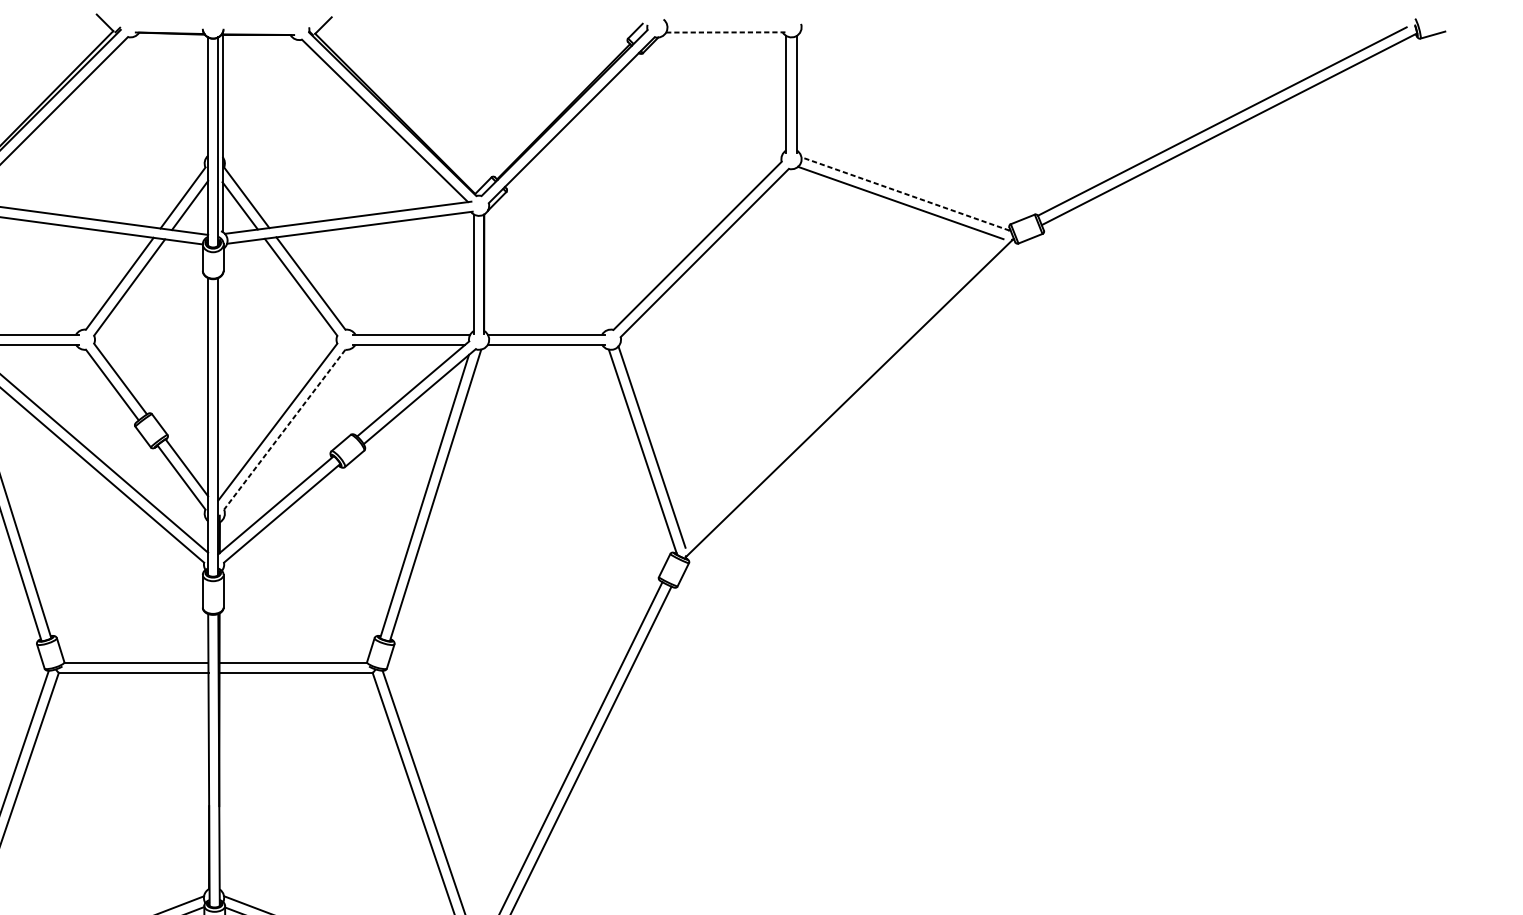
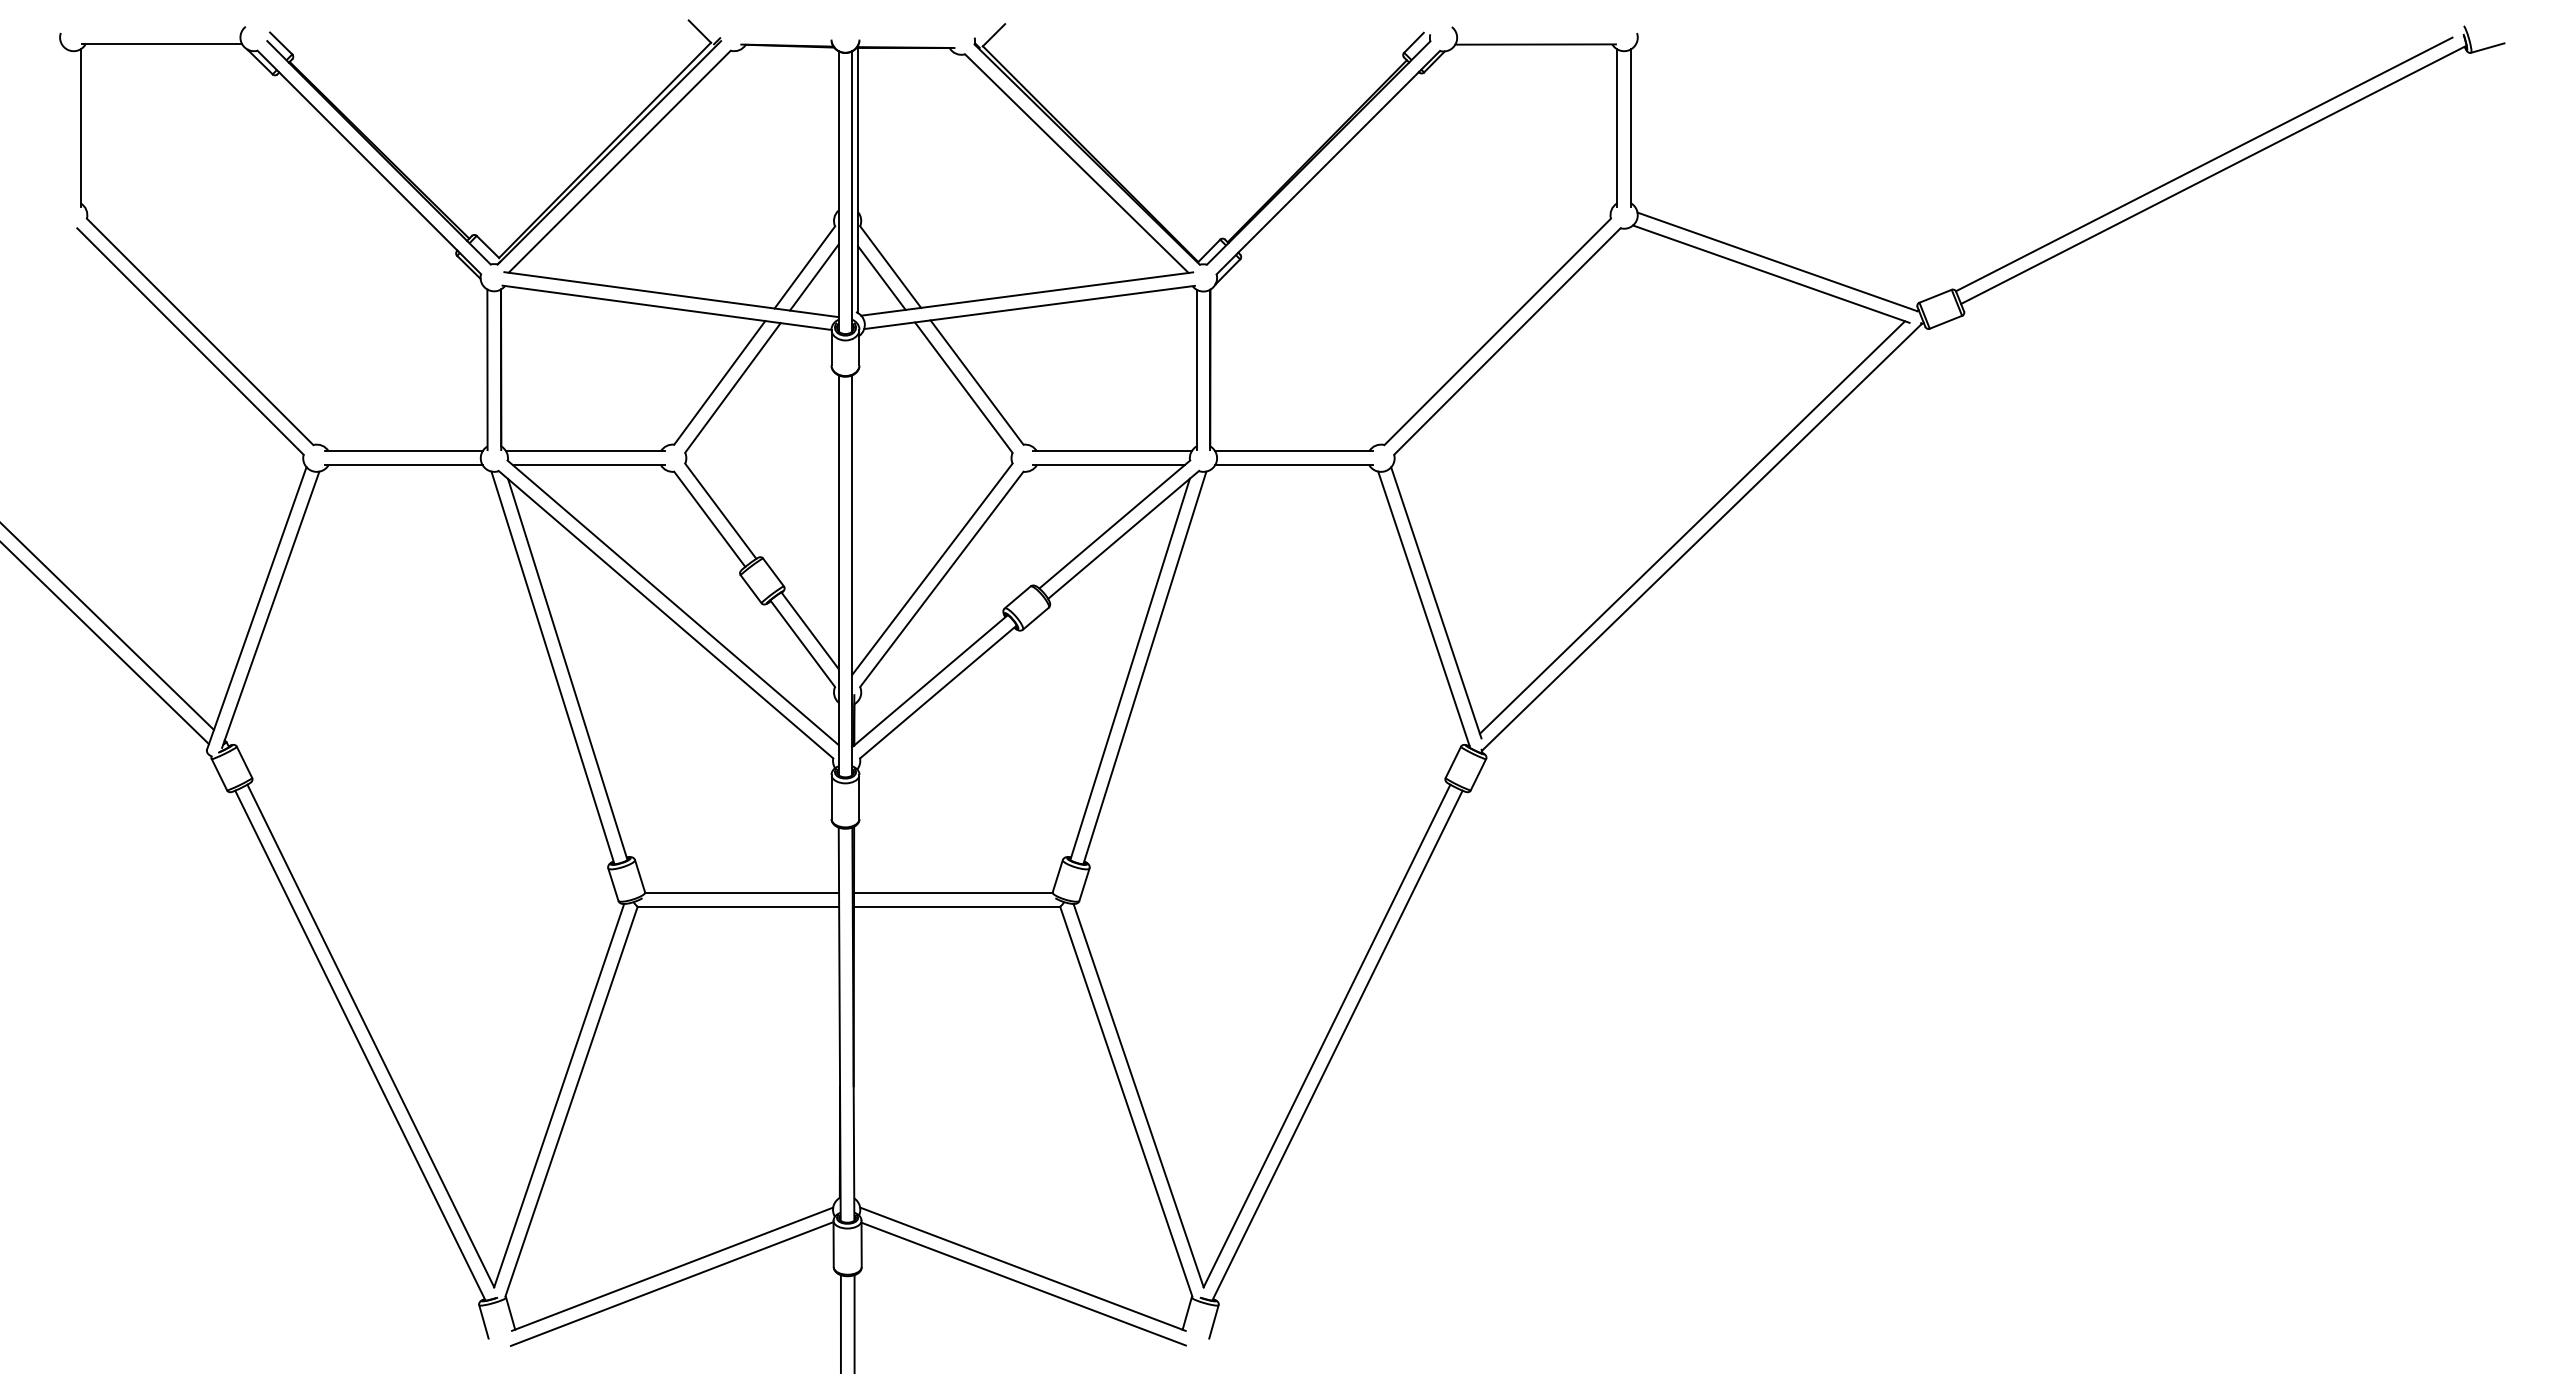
line: (726, 32) -> (1536, 44), dashed -> solid
line: (905, 193) -> (1777, 261), dashed -> solid
line: (842, 391) -> (1692, 527), added
line: (284, 429) -> (941, 579), dashed -> solid

